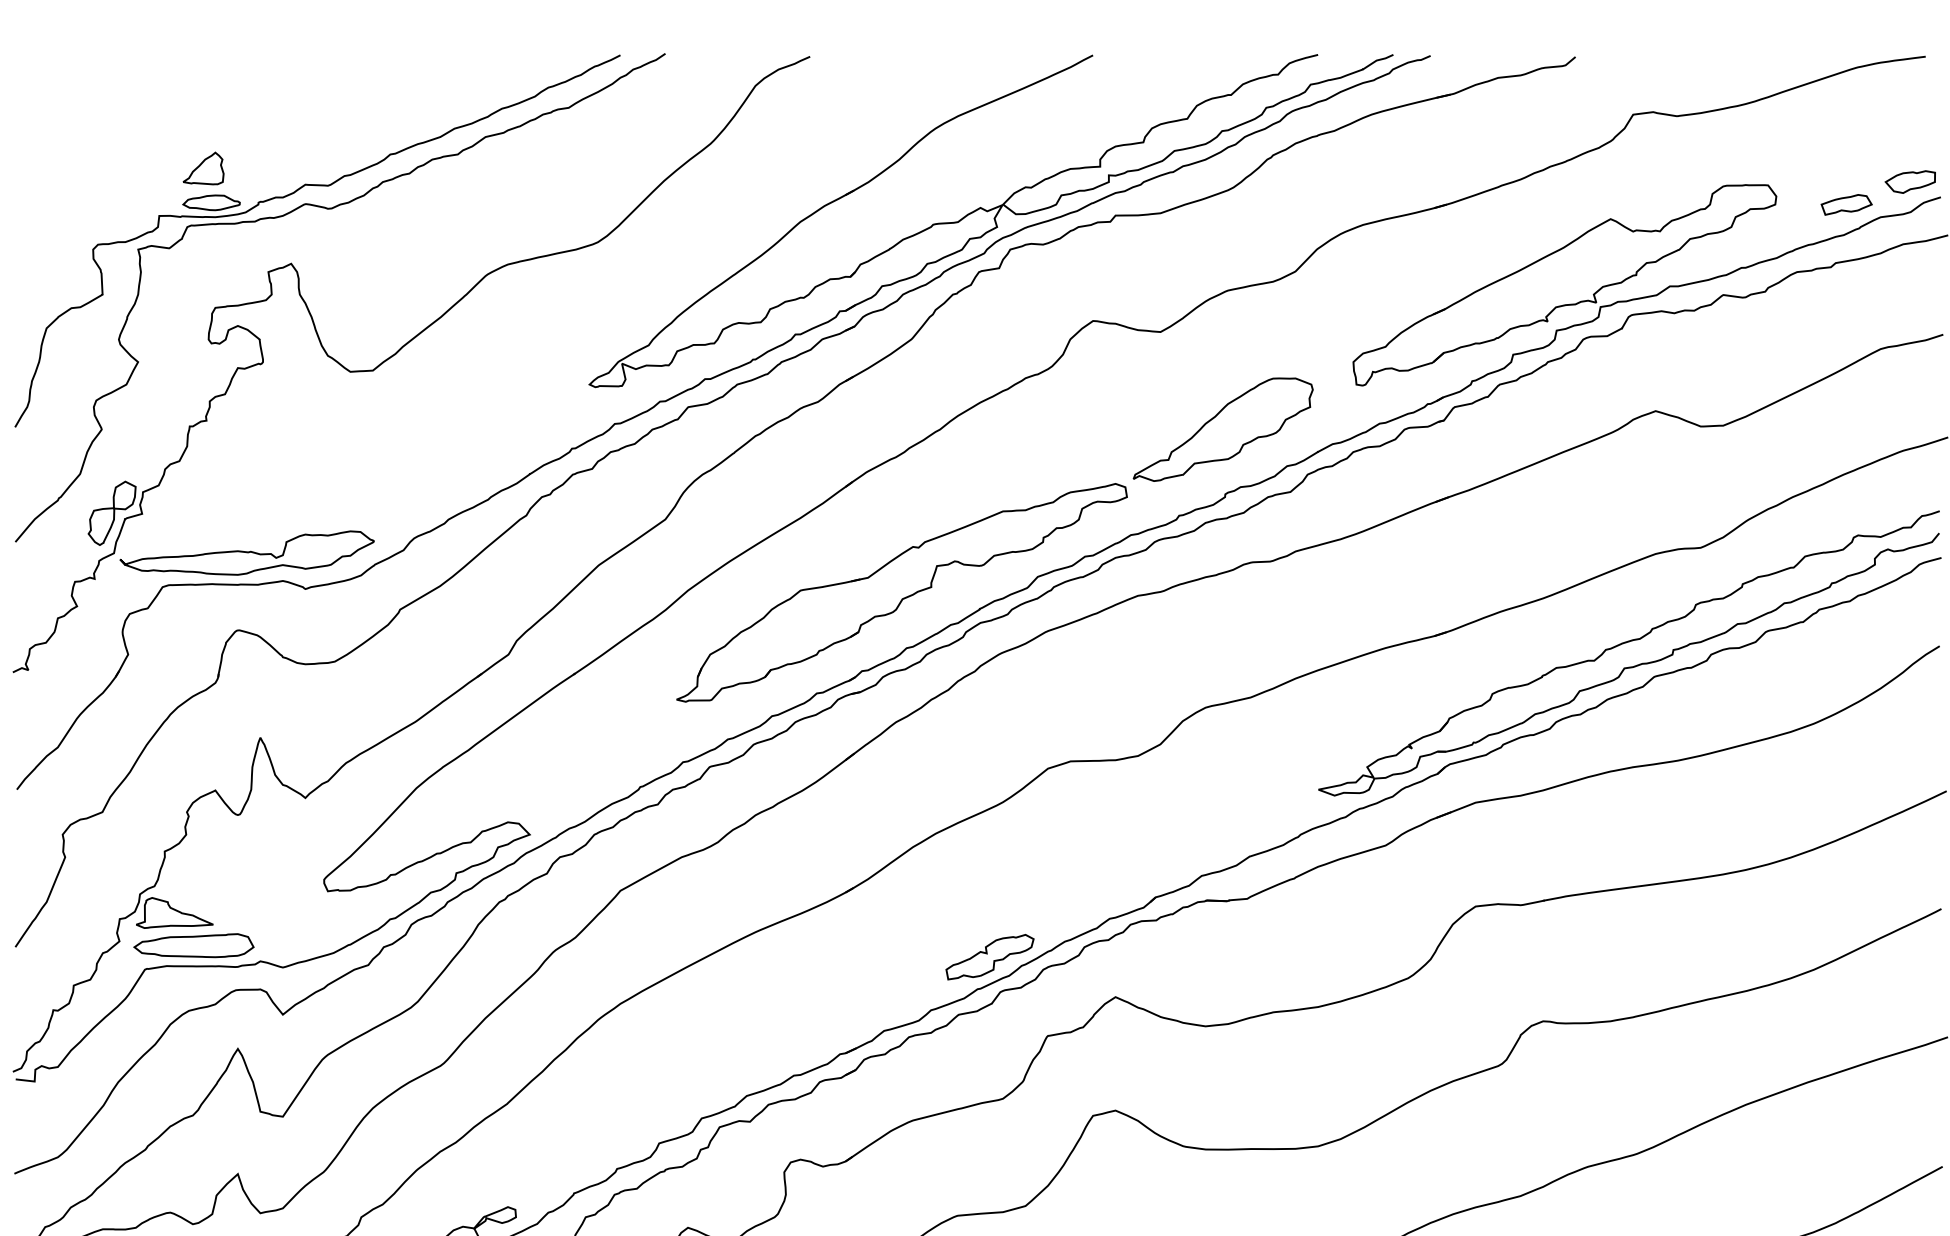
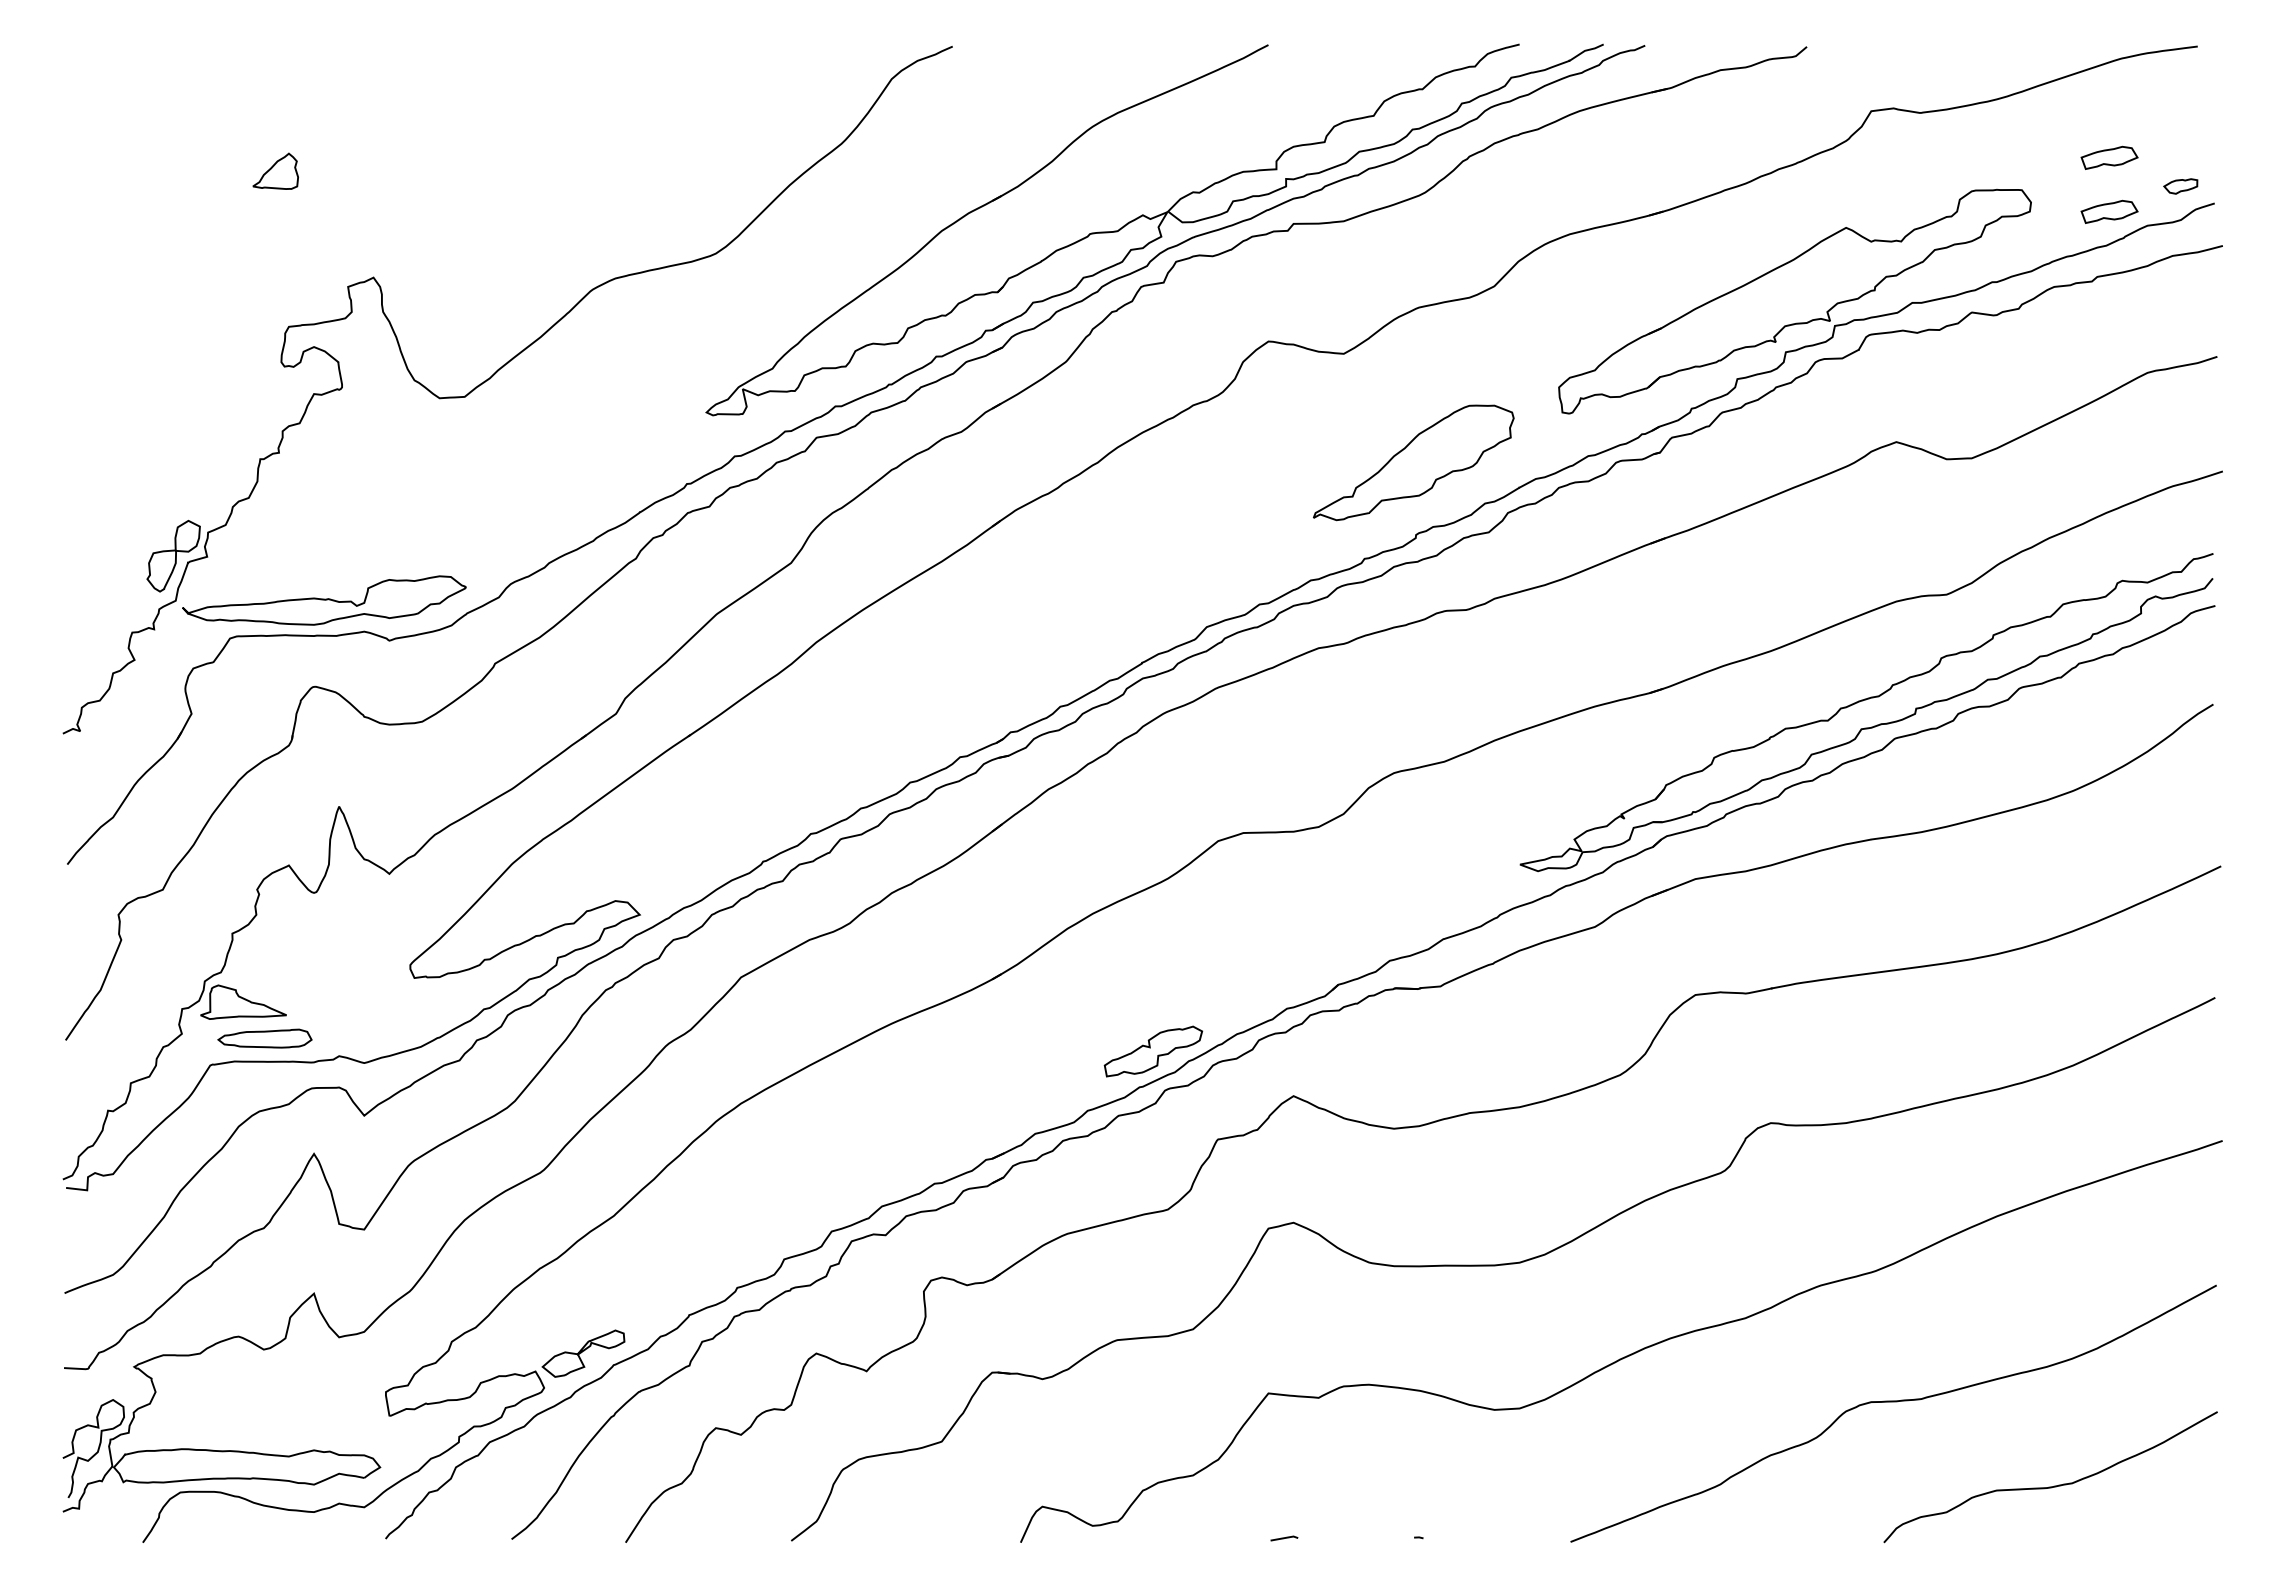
part: (1846, 156) -> (2109, 157), added
part: (1910, 182) -> (2180, 186), size x0.6
part: (328, 209) -> (415, 217), removed
part: (902, 592) -> (1055, 644), removed
part: (193, 945) -> (264, 1038), size x0.7

